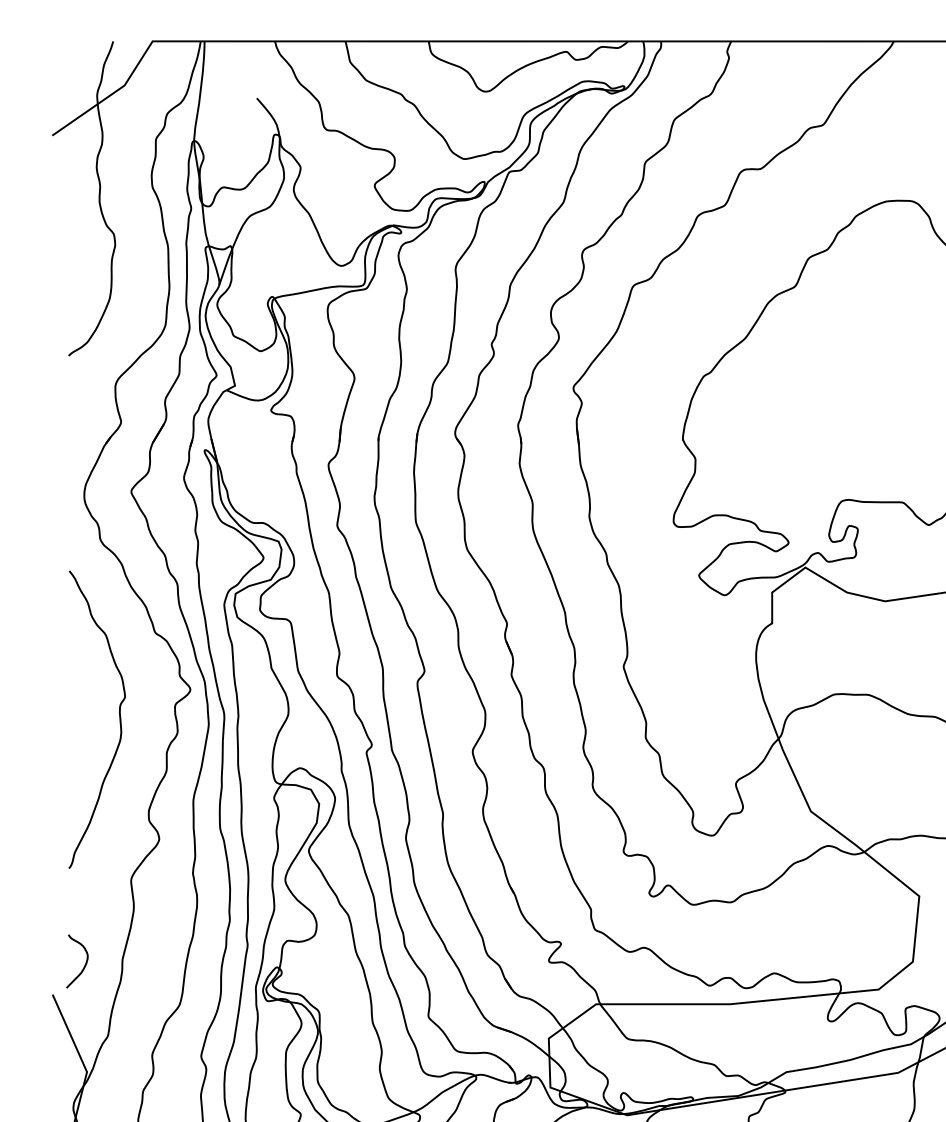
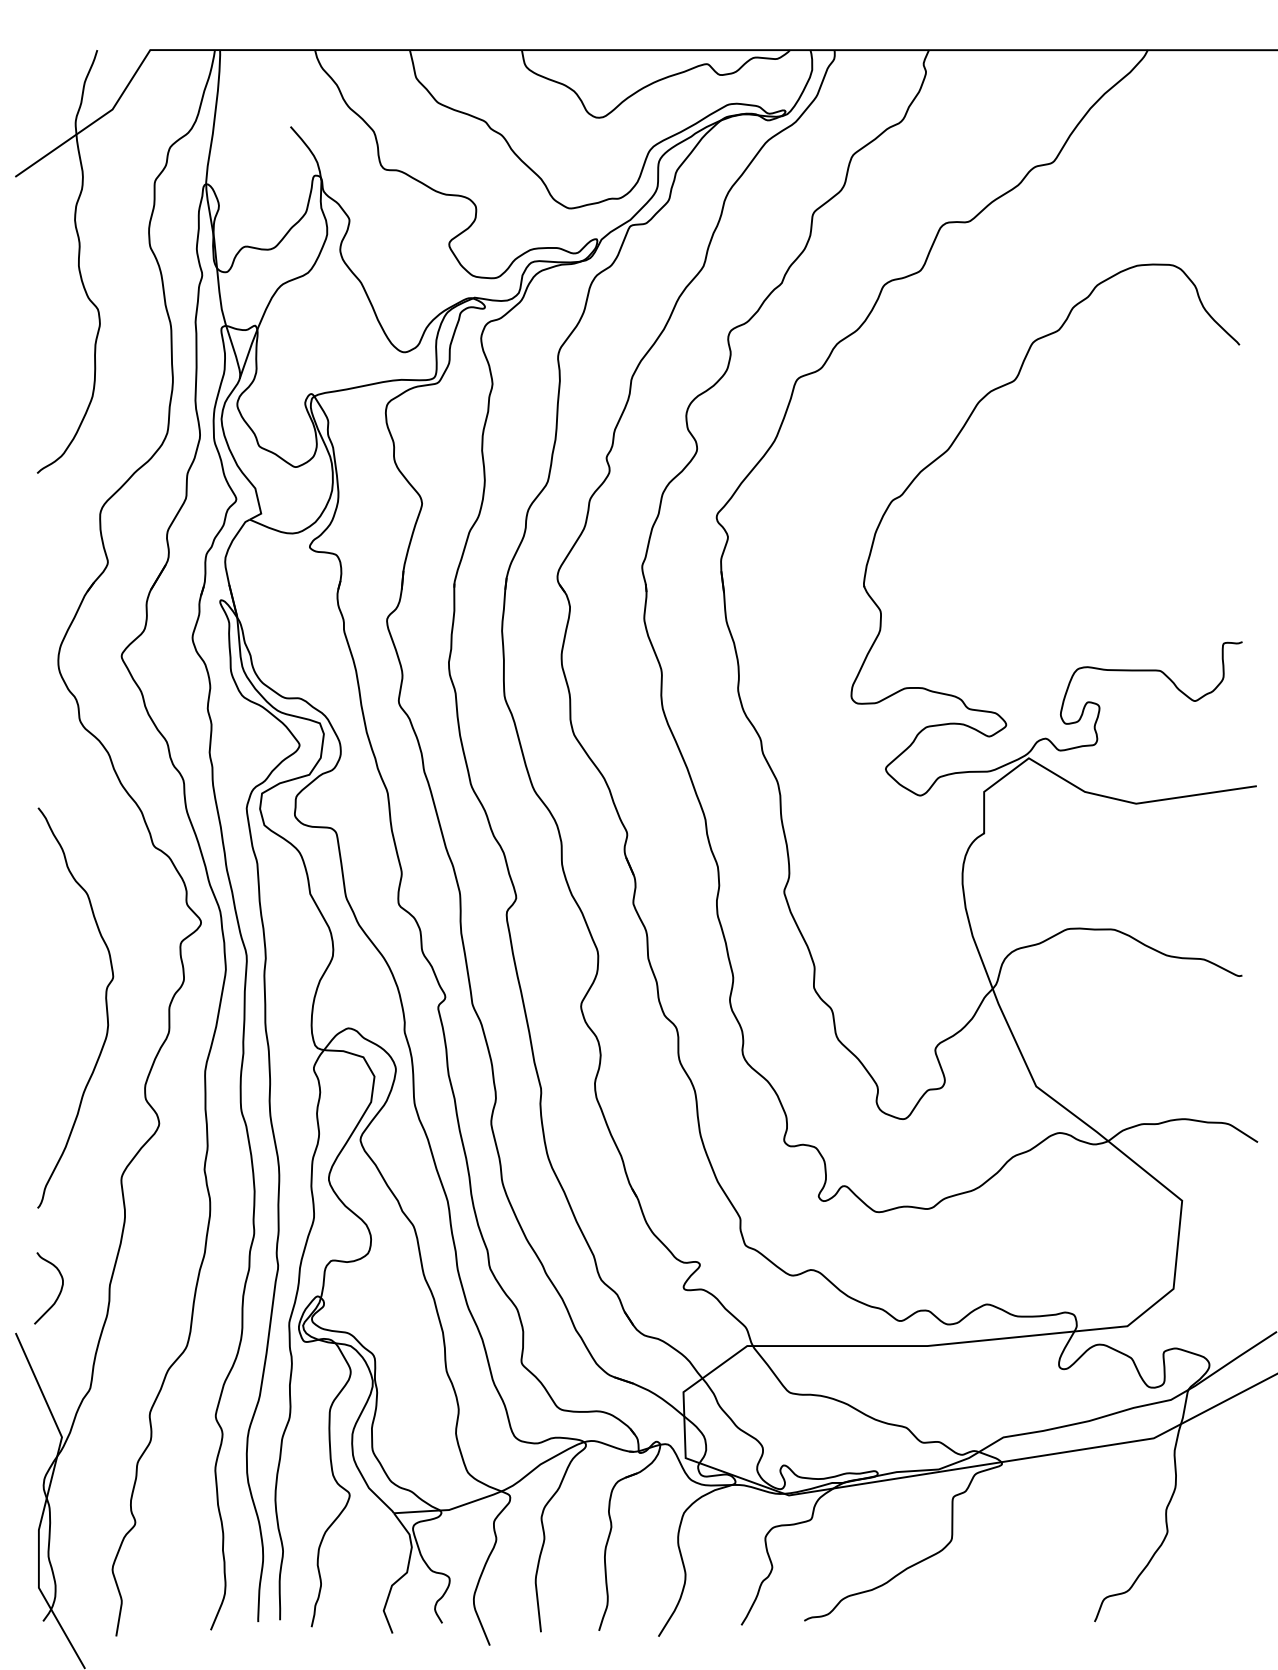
curve: (119, 718) -> (105, 1006), moved

